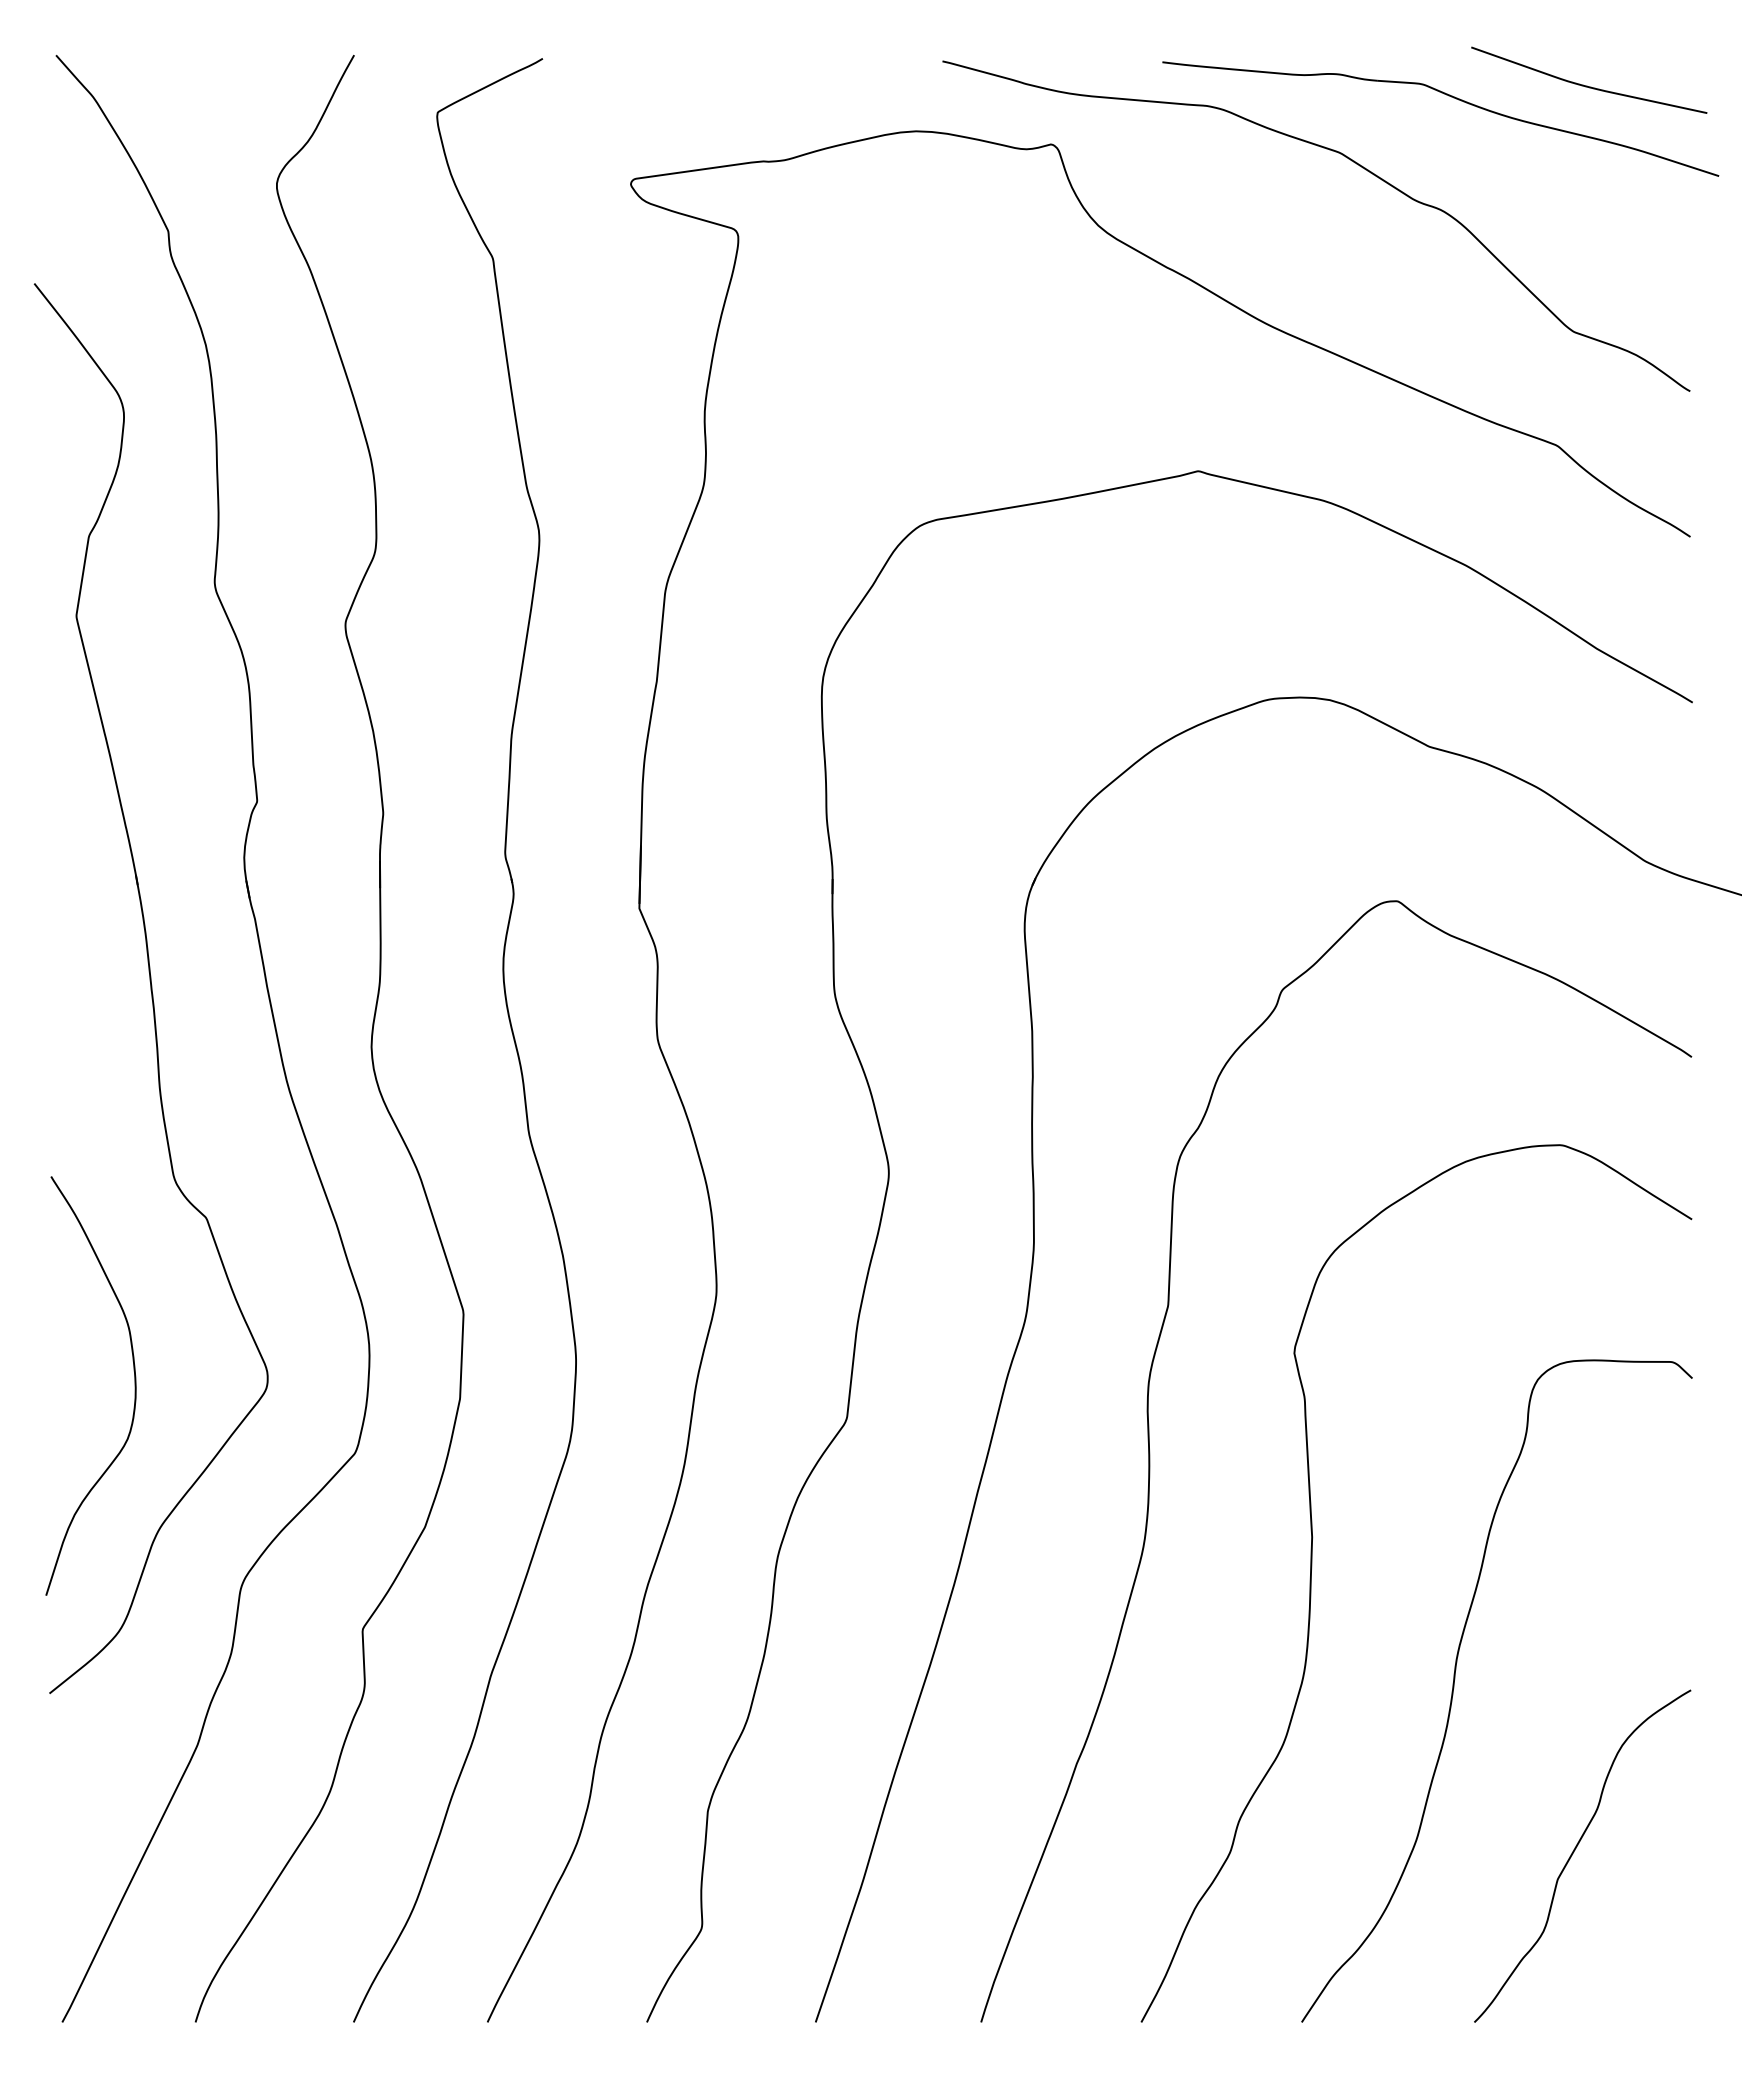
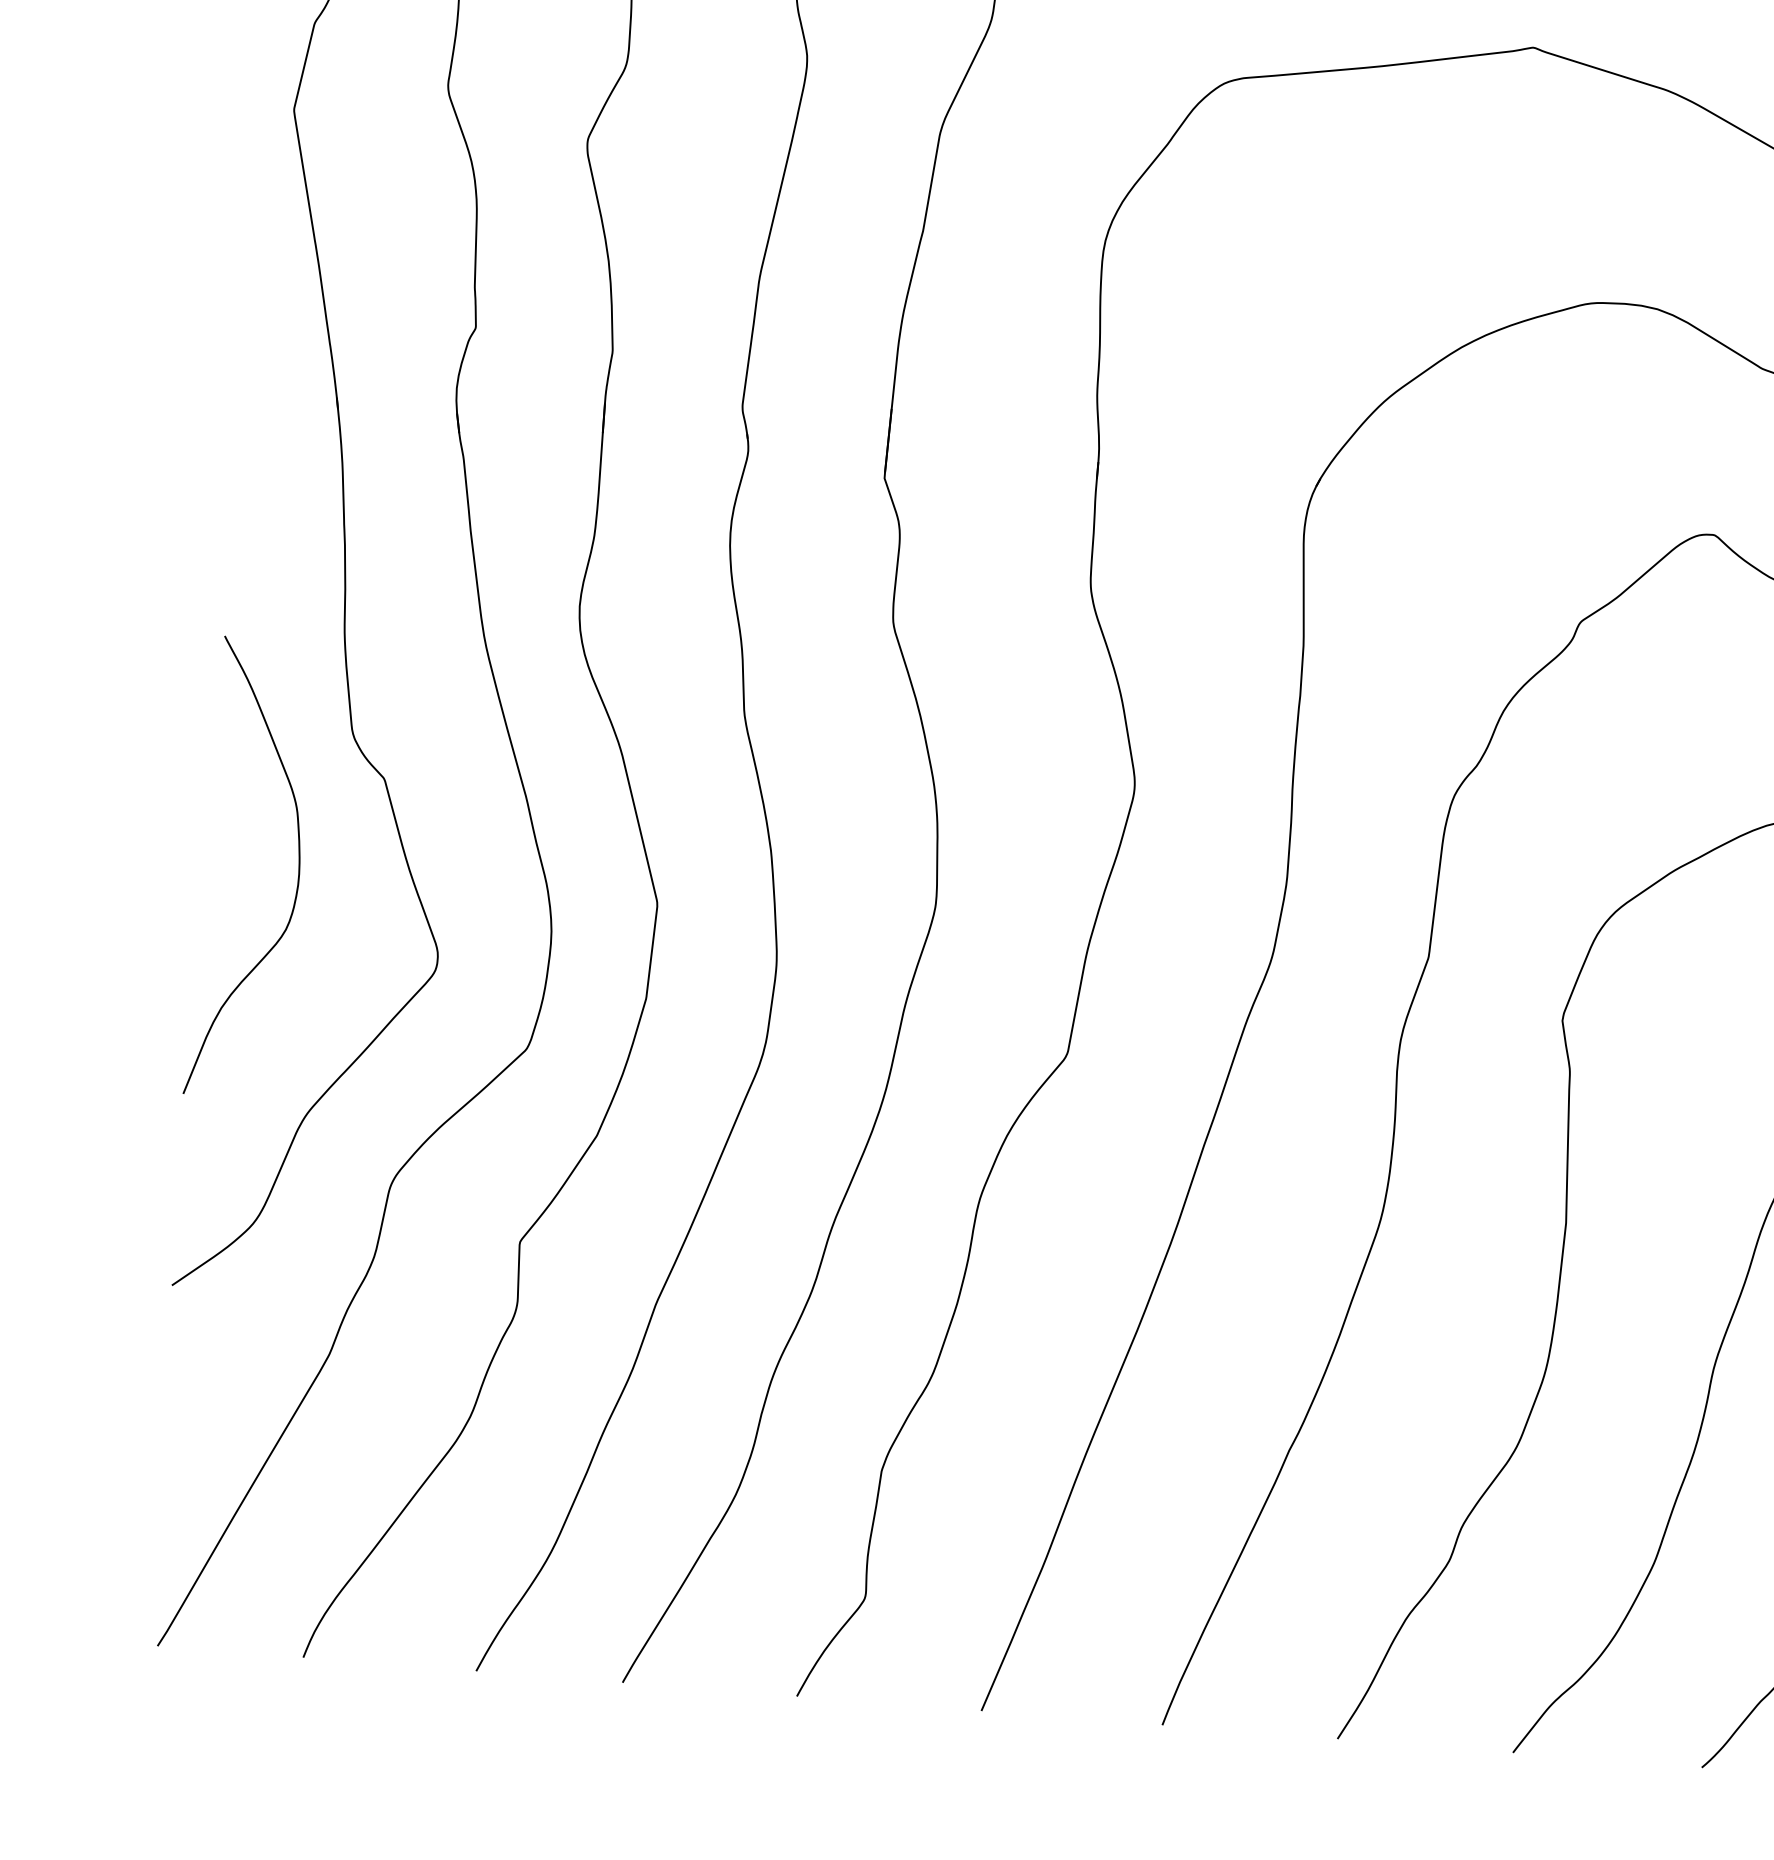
curve: (134, 1385) -> (298, 871), moved

